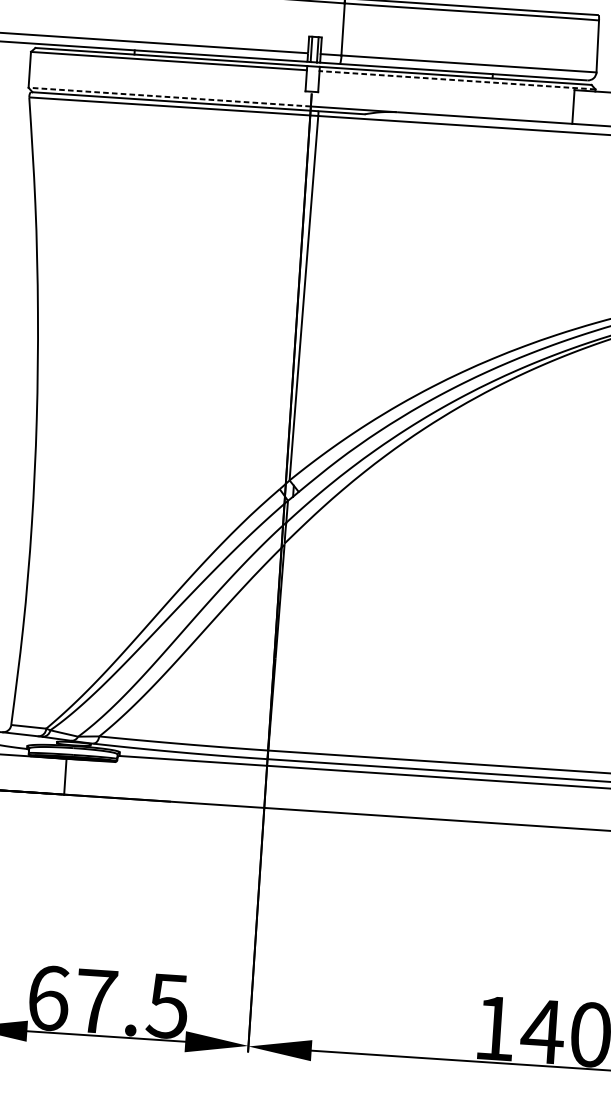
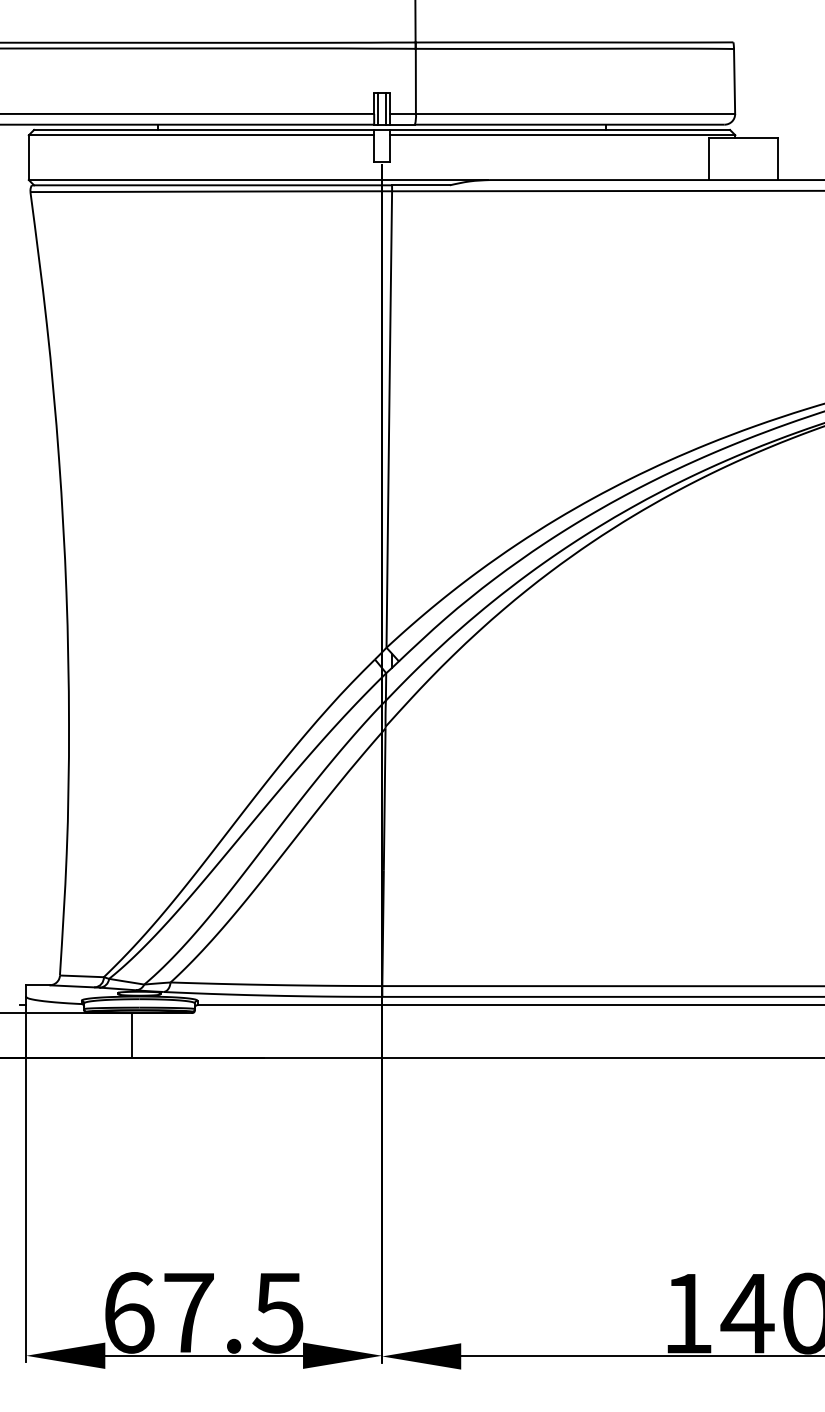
line: (457, 80) -> (562, 135), dashed -> solid
line: (169, 97) -> (205, 180), dashed -> solid

